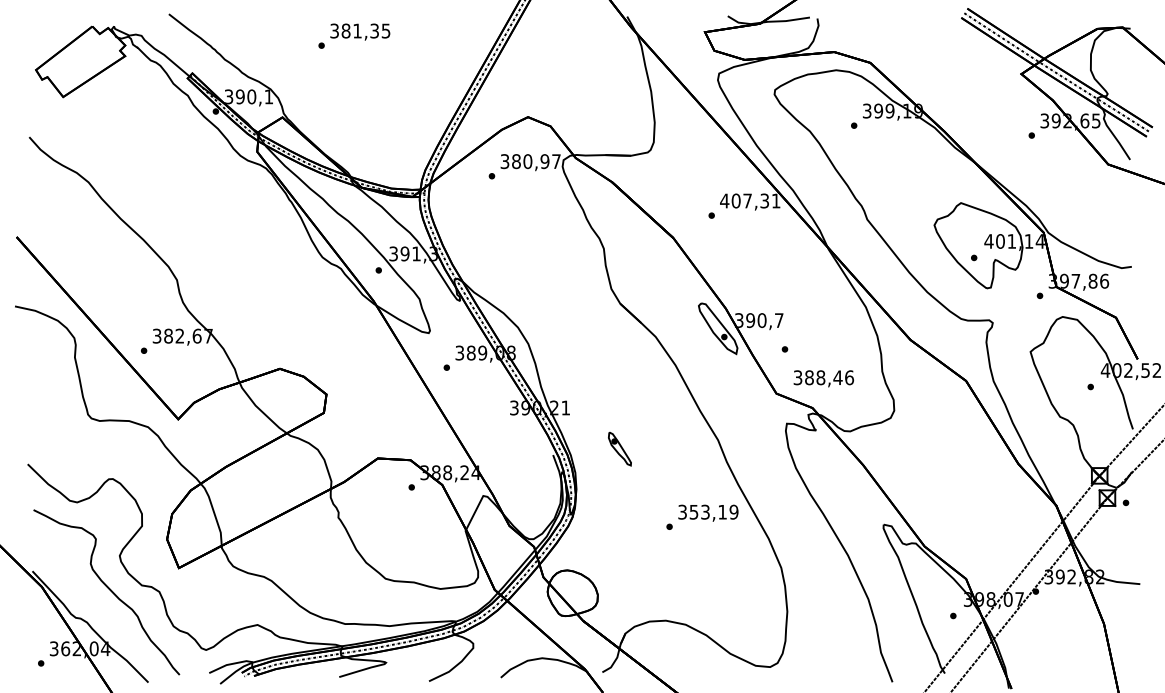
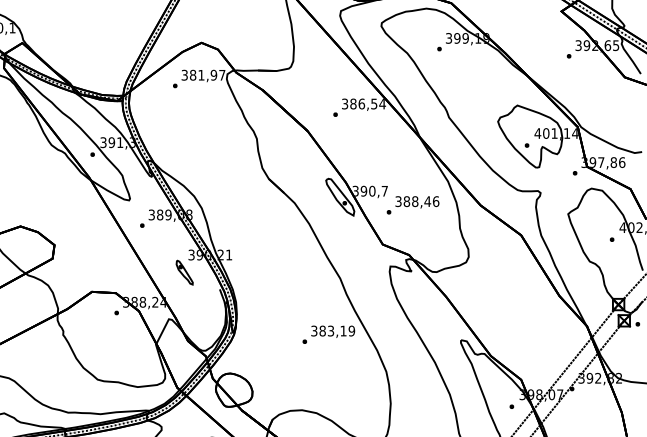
text: (527, 161) -> (201, 75), 380,97 -> 381,97
text: (750, 200) -> (363, 103), 407,31 -> 386,54
text: (823, 378) -> (417, 202), moved
part: (619, 448) -> (184, 272), moved
text: (693, 511) -> (322, 330), 353,19 -> 383,19

